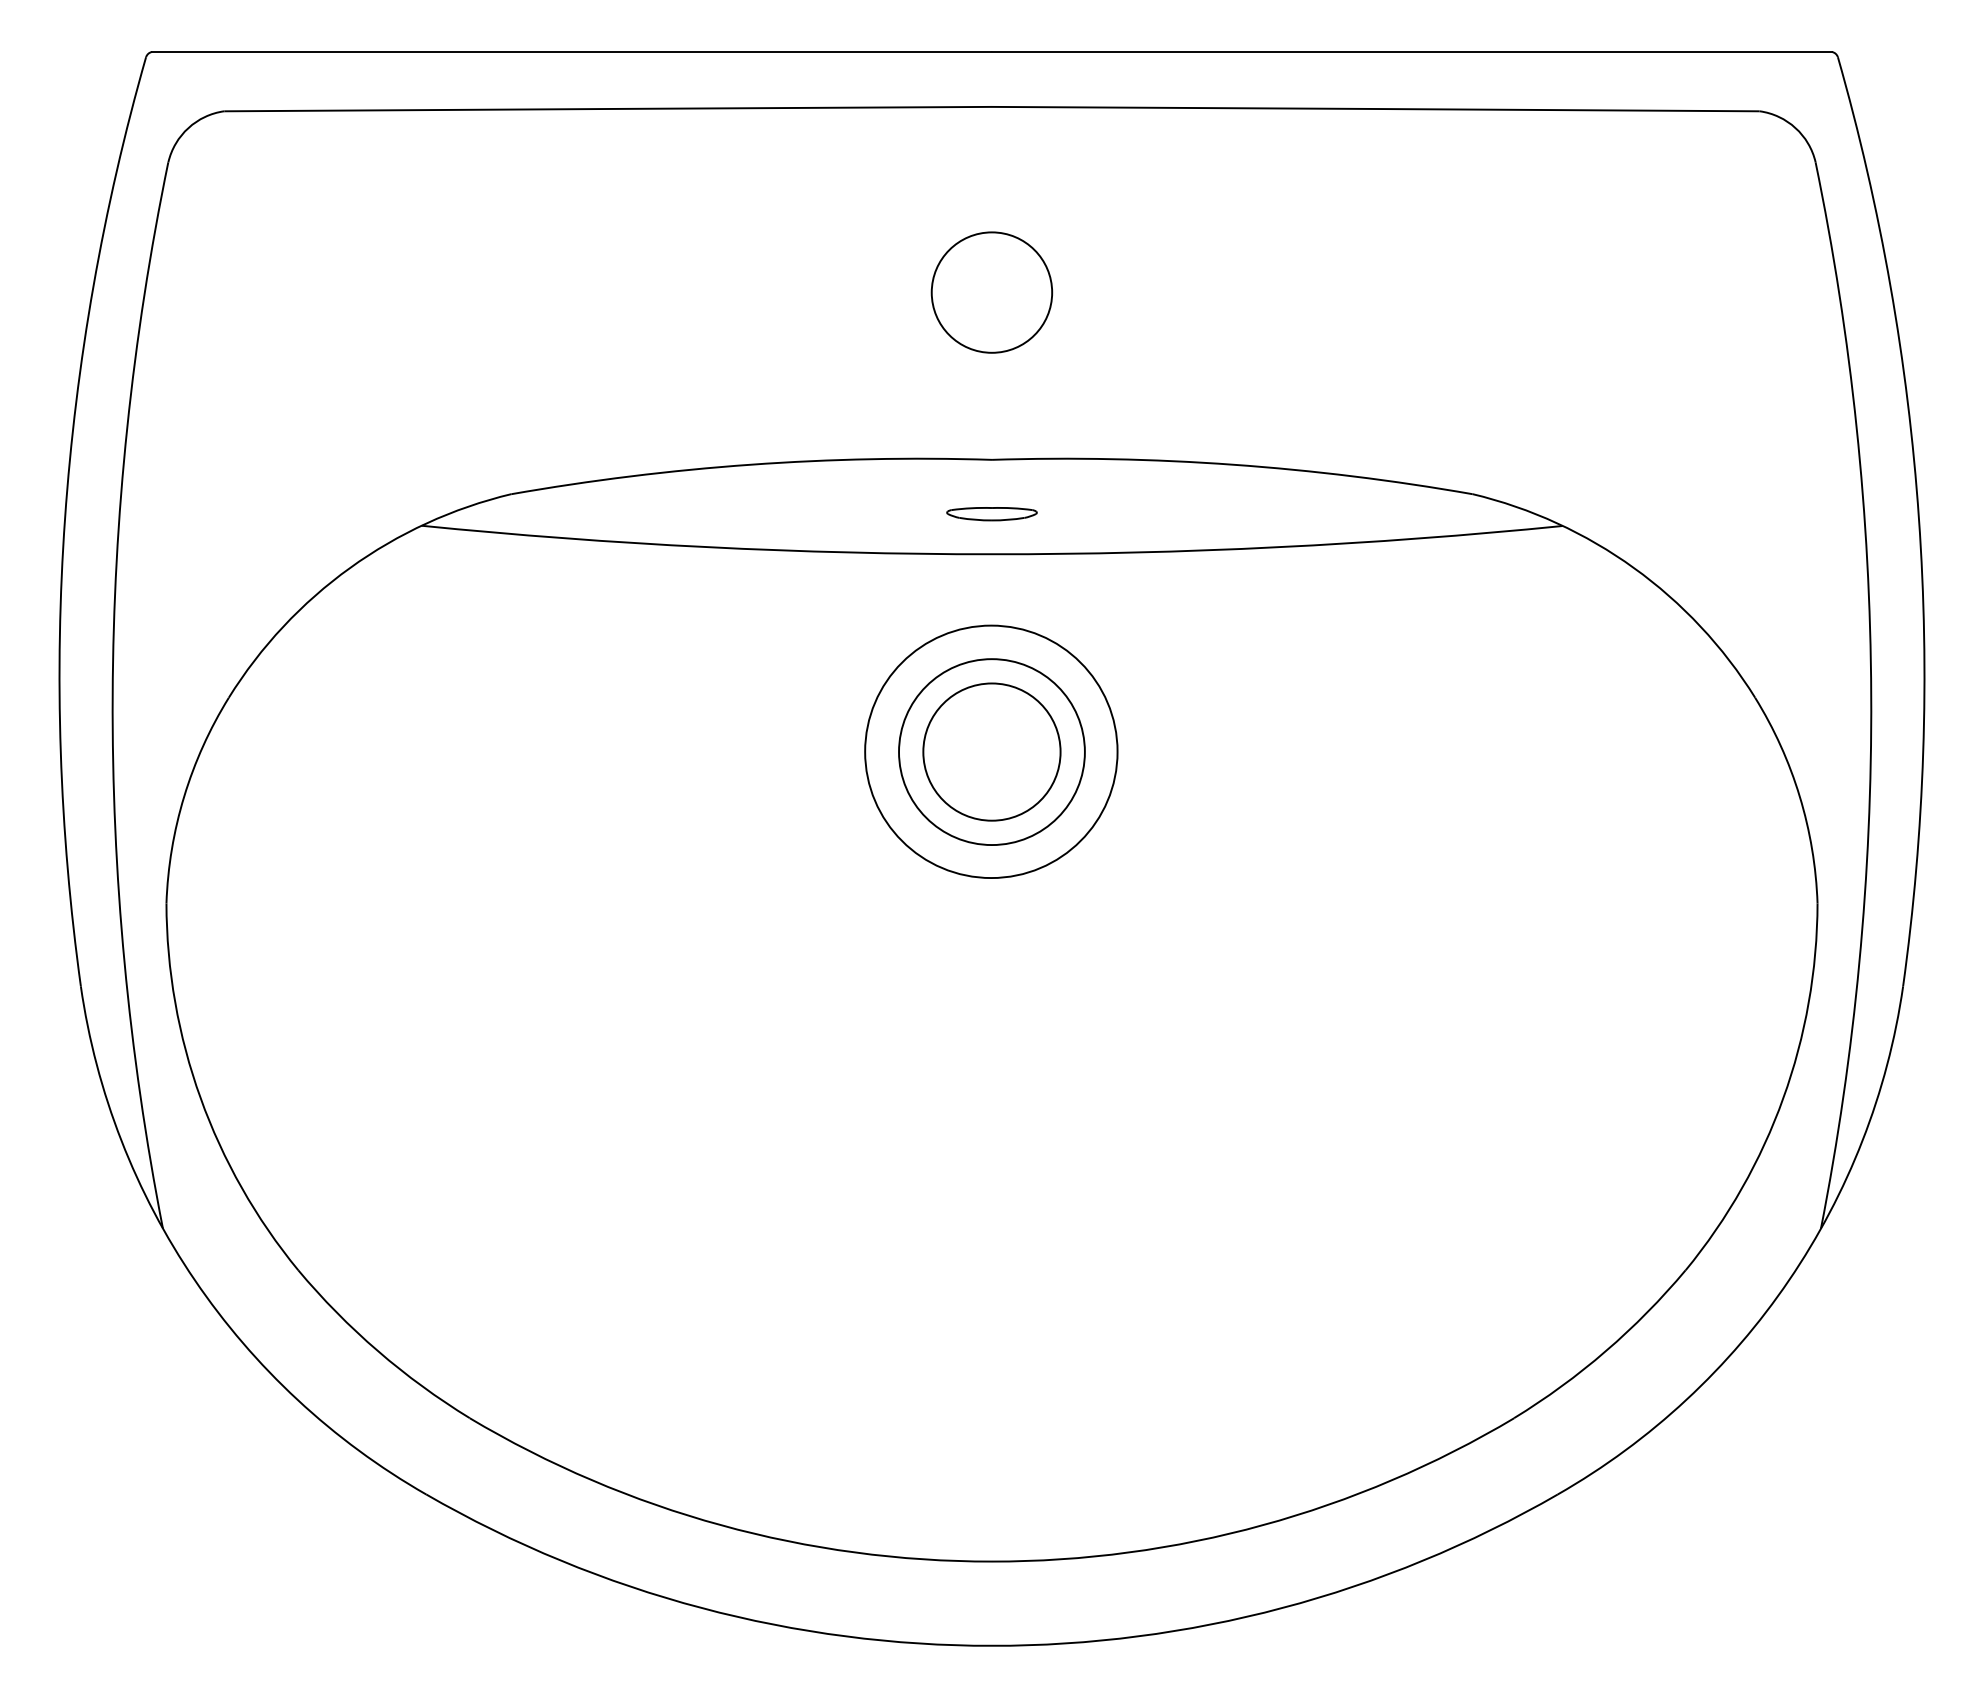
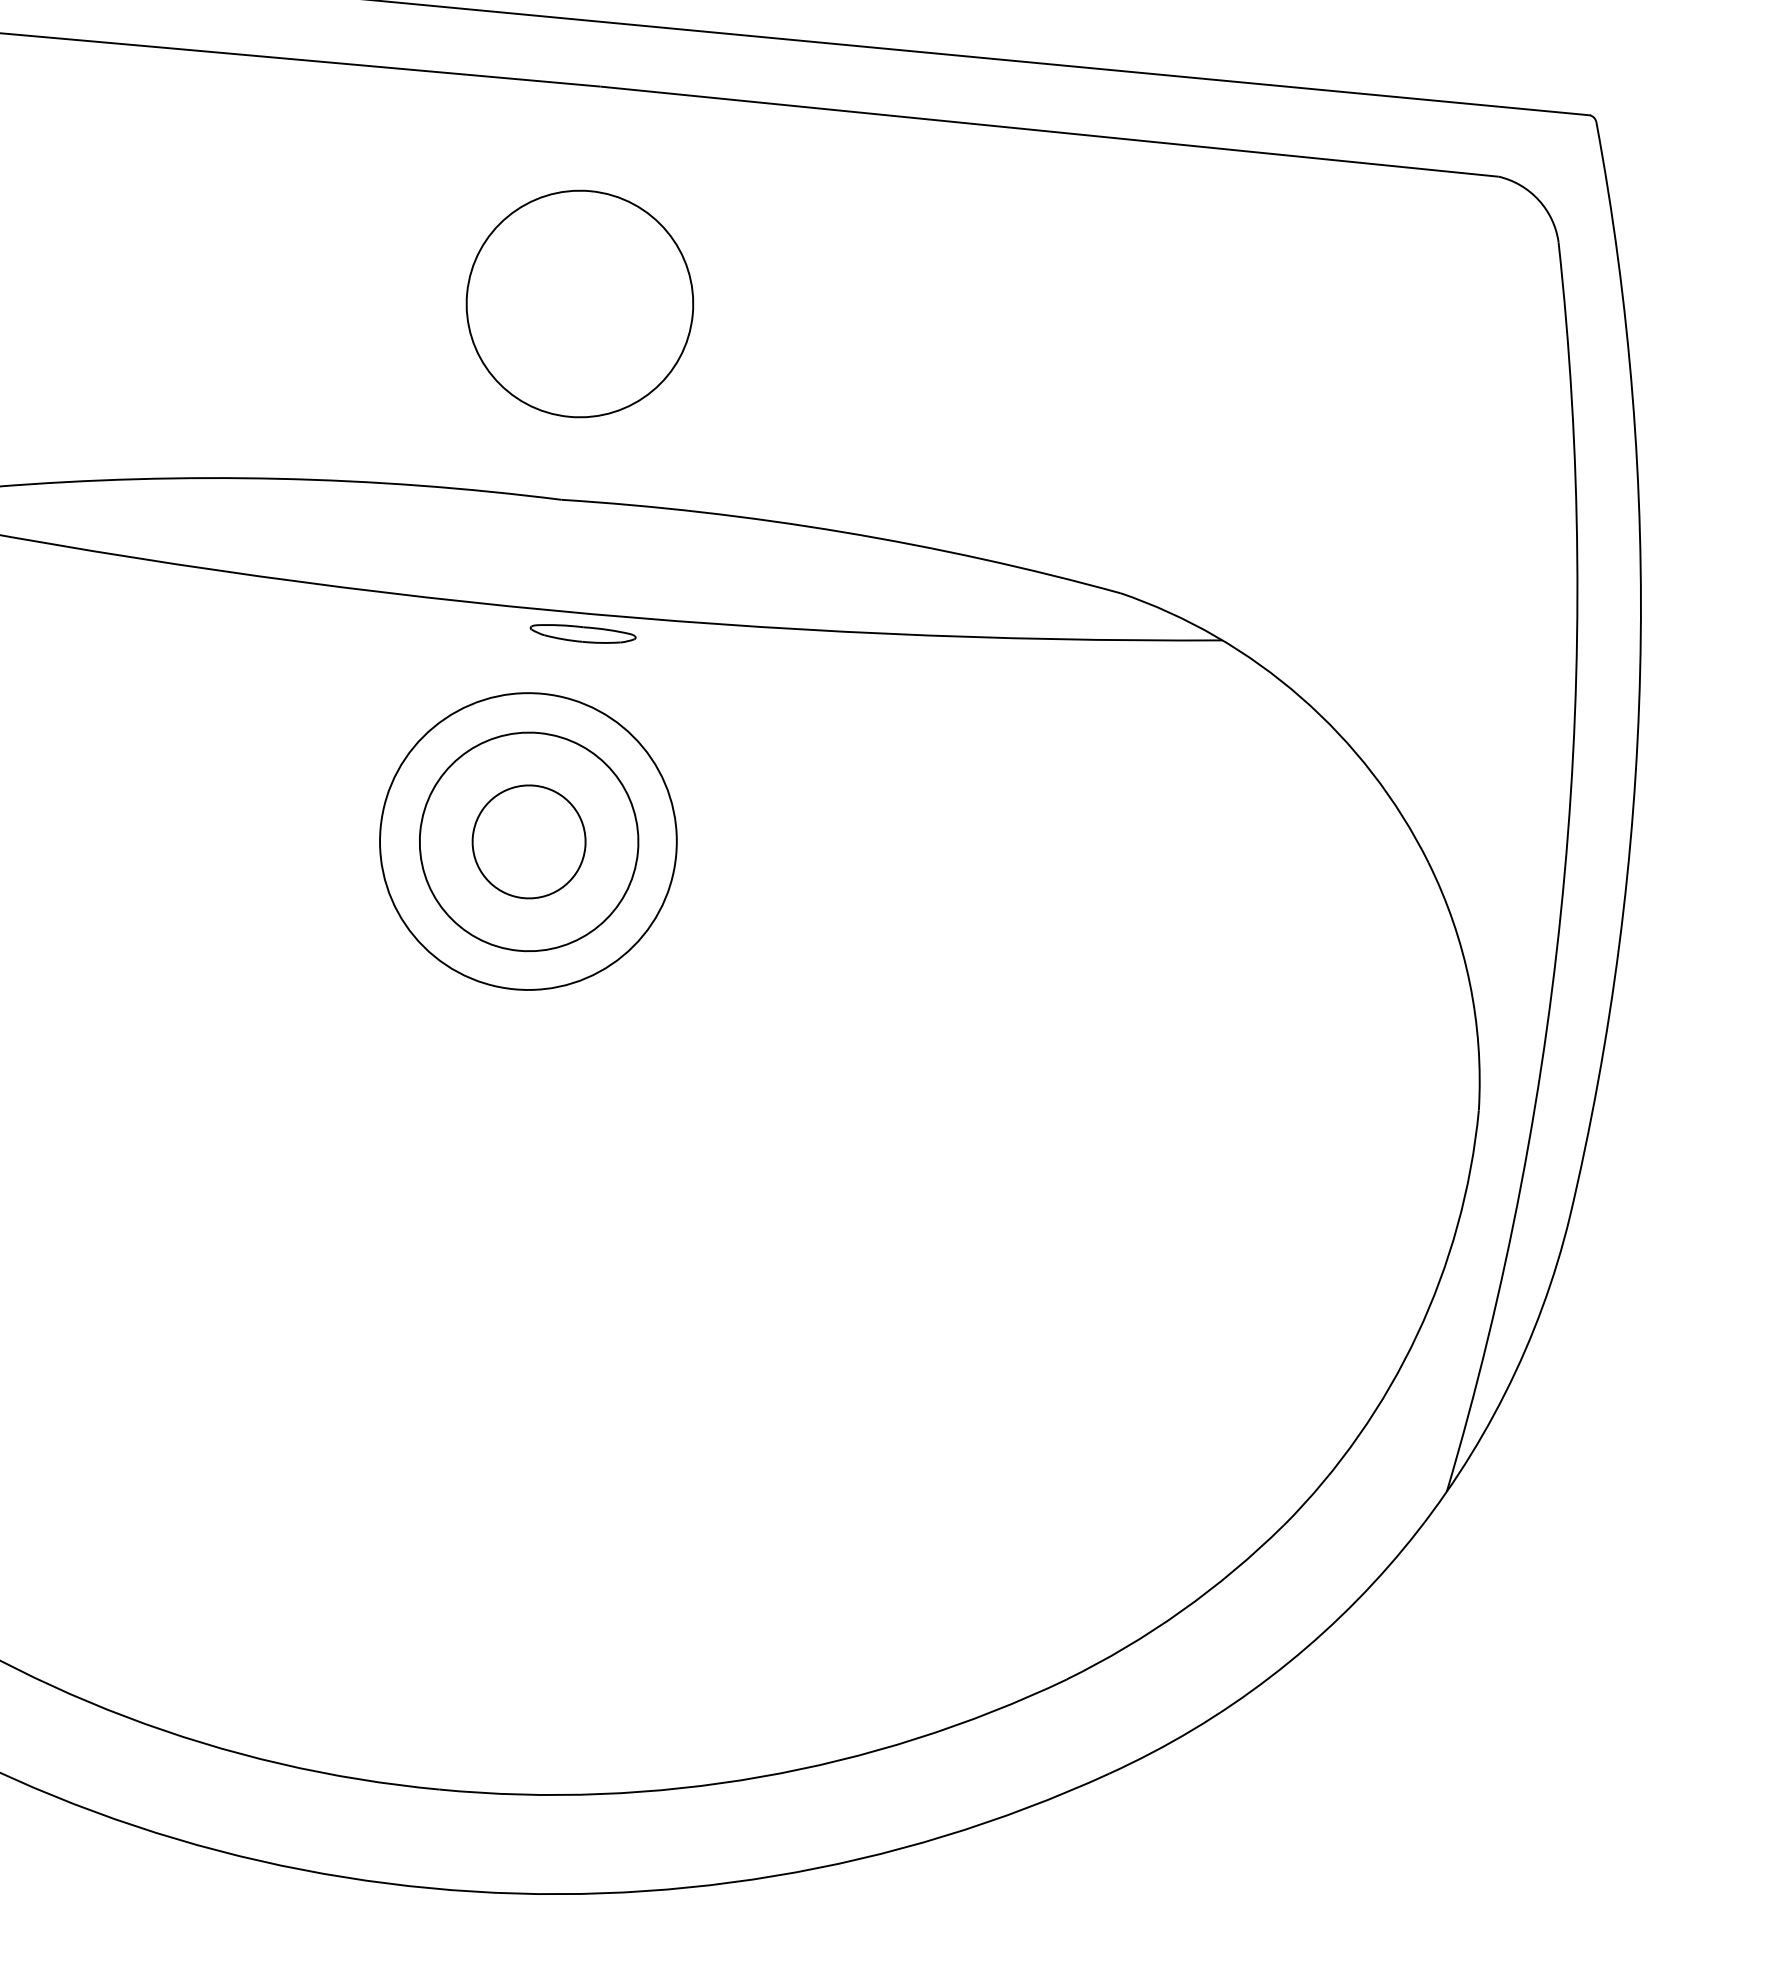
circle: (991, 292) -> (579, 303), size x1.6
part: (991, 514) -> (582, 634), moved
circle: (991, 751) -> (528, 841), size x0.7

